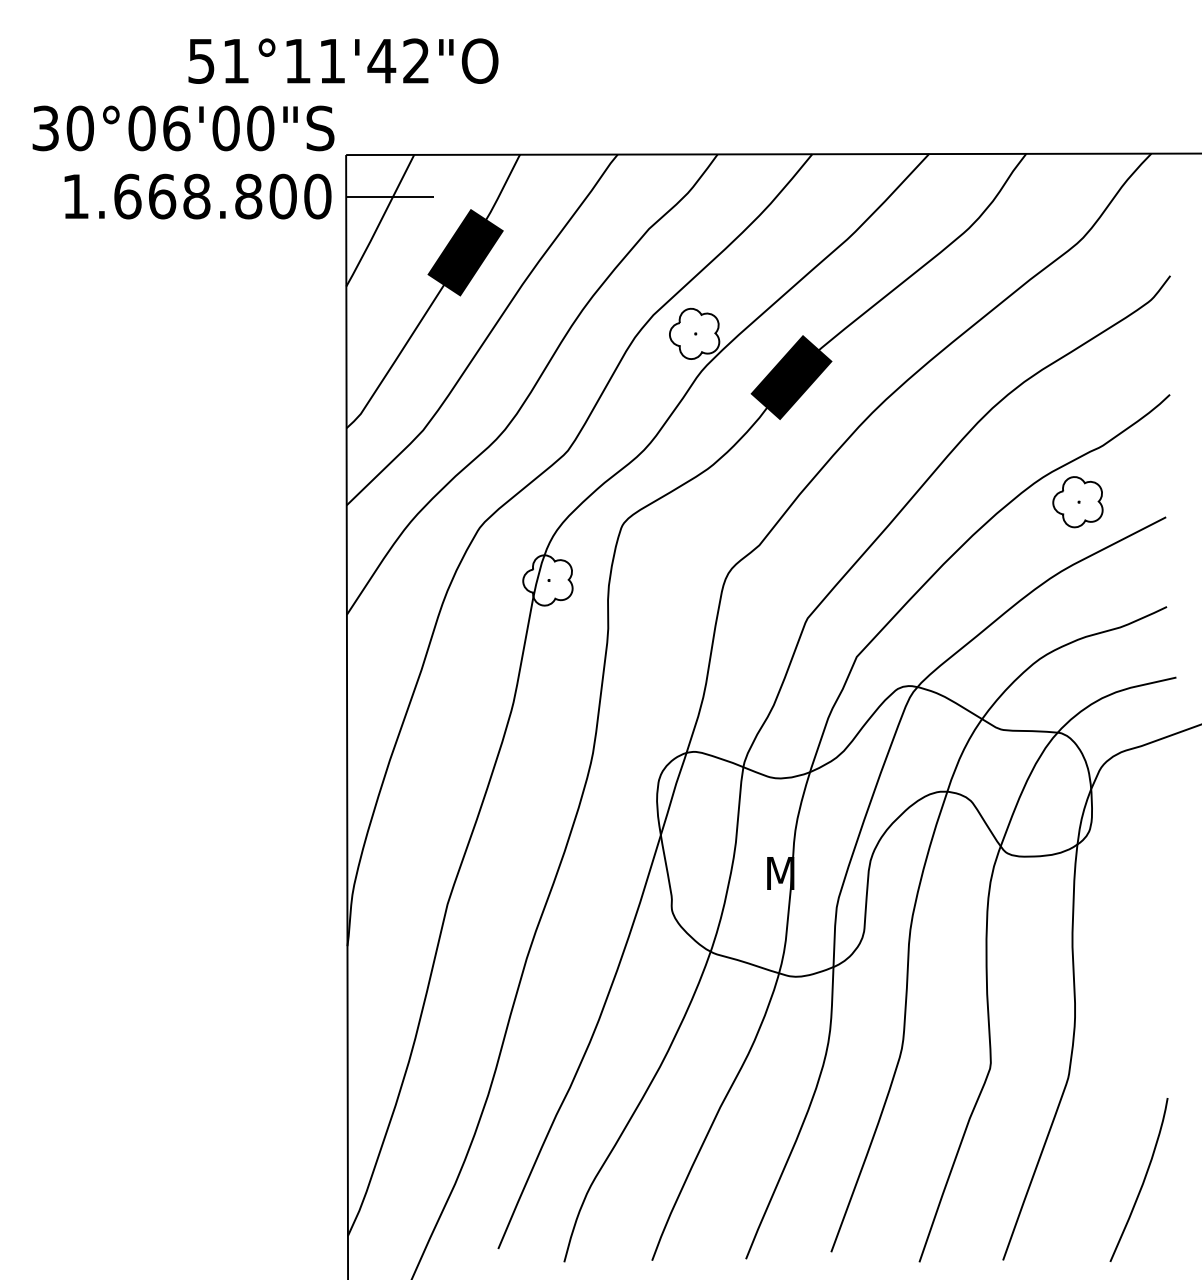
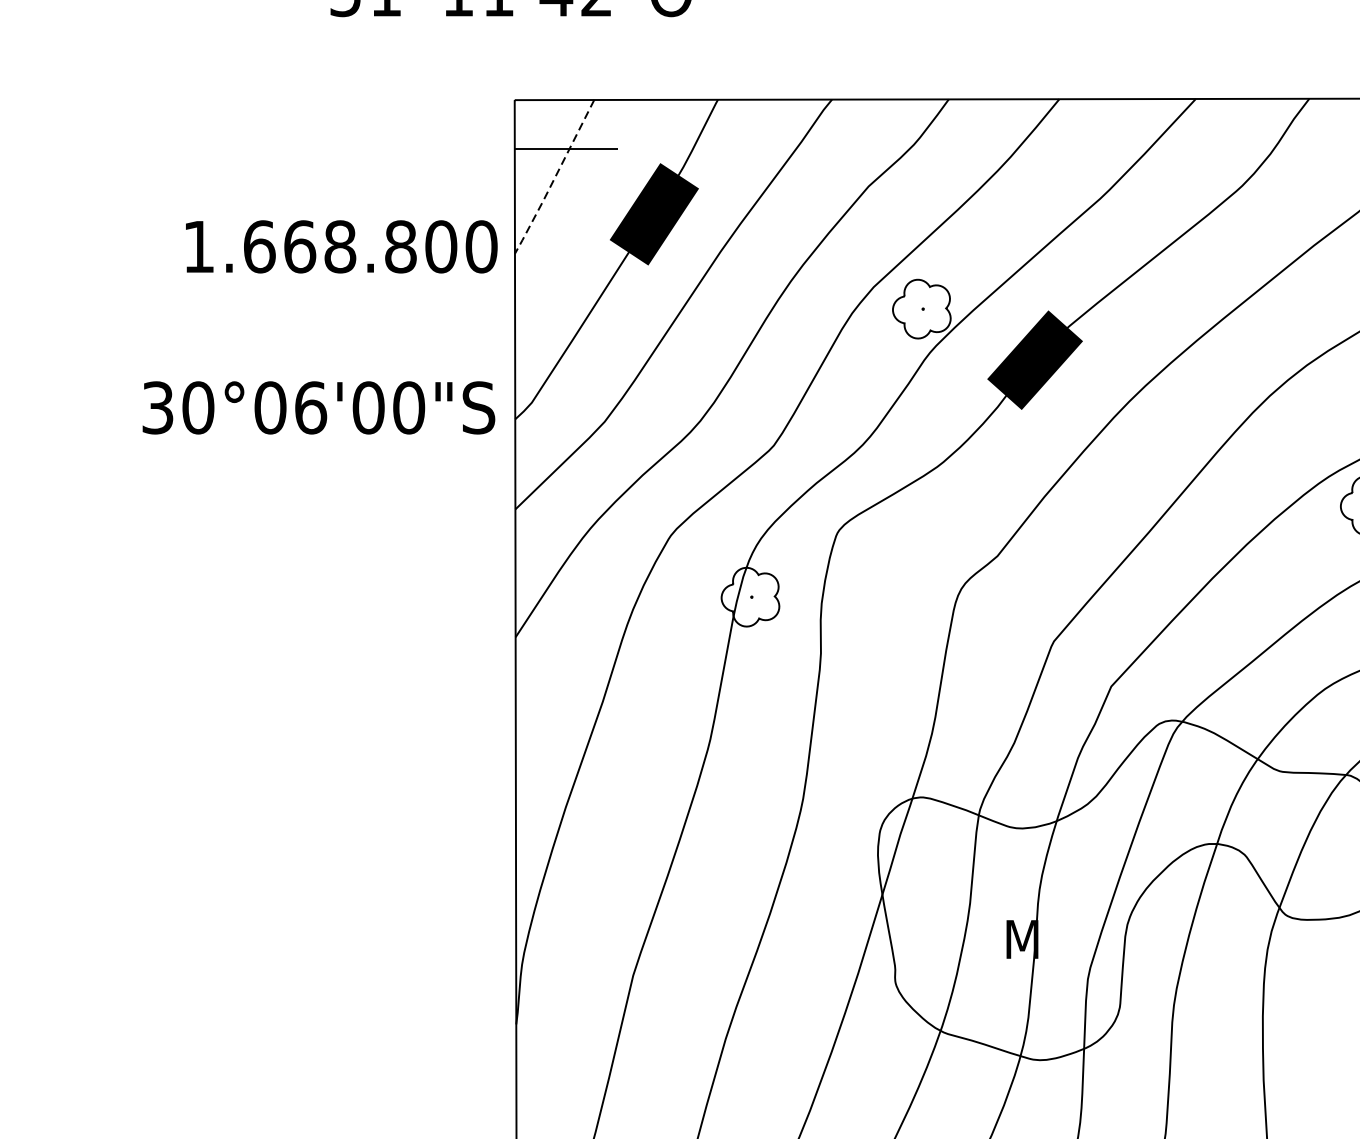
text: (183, 128) -> (318, 407), moved
text: (197, 196) -> (341, 246), moved
line: (380, 222) -> (554, 178), solid -> dashed

